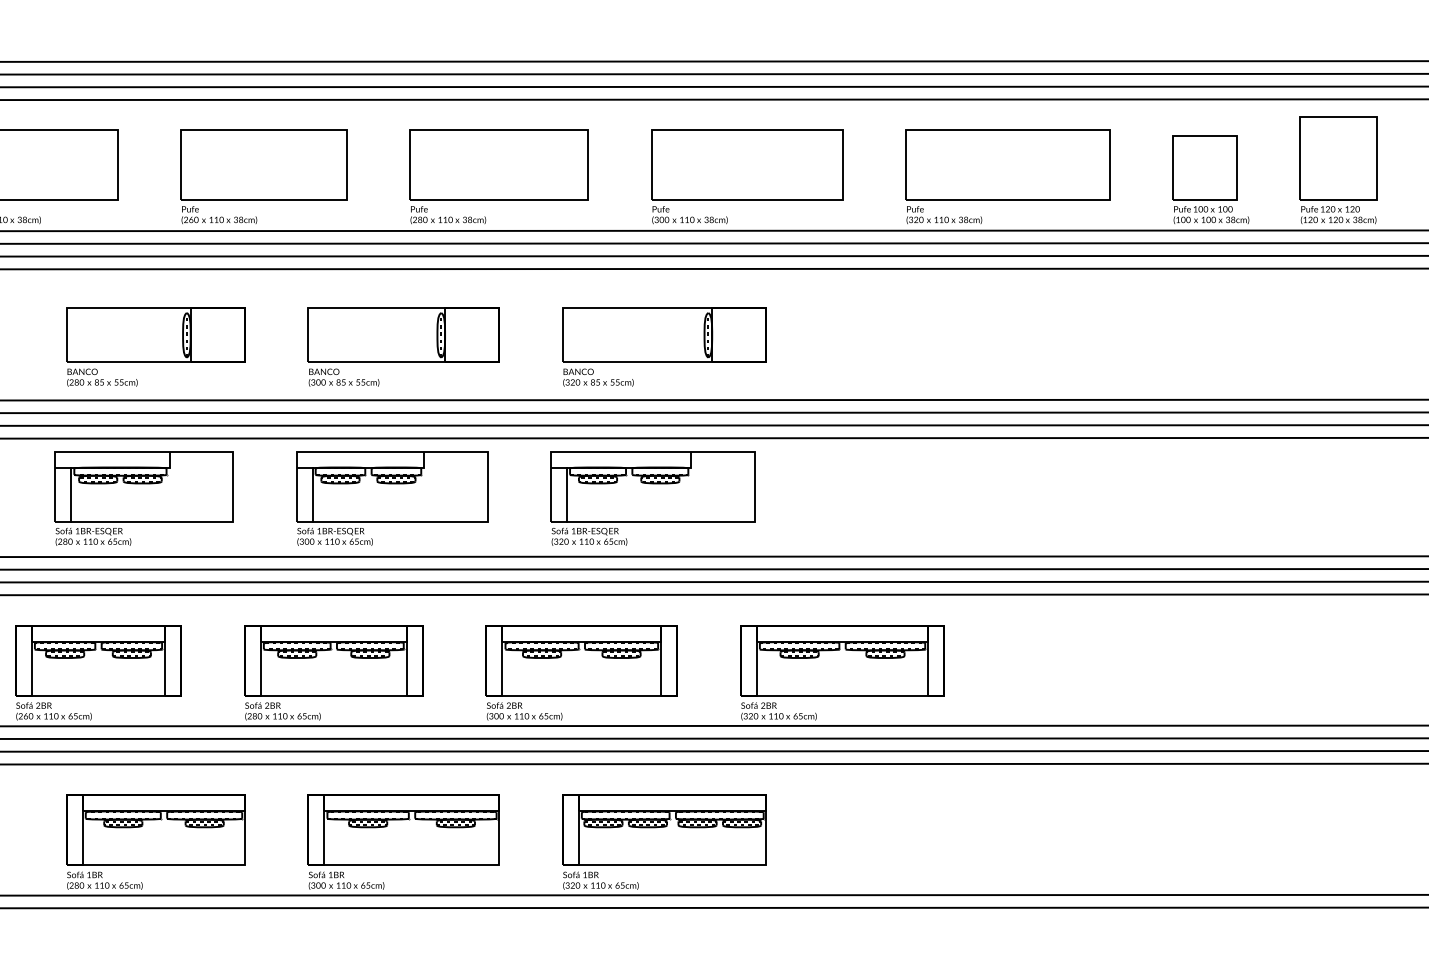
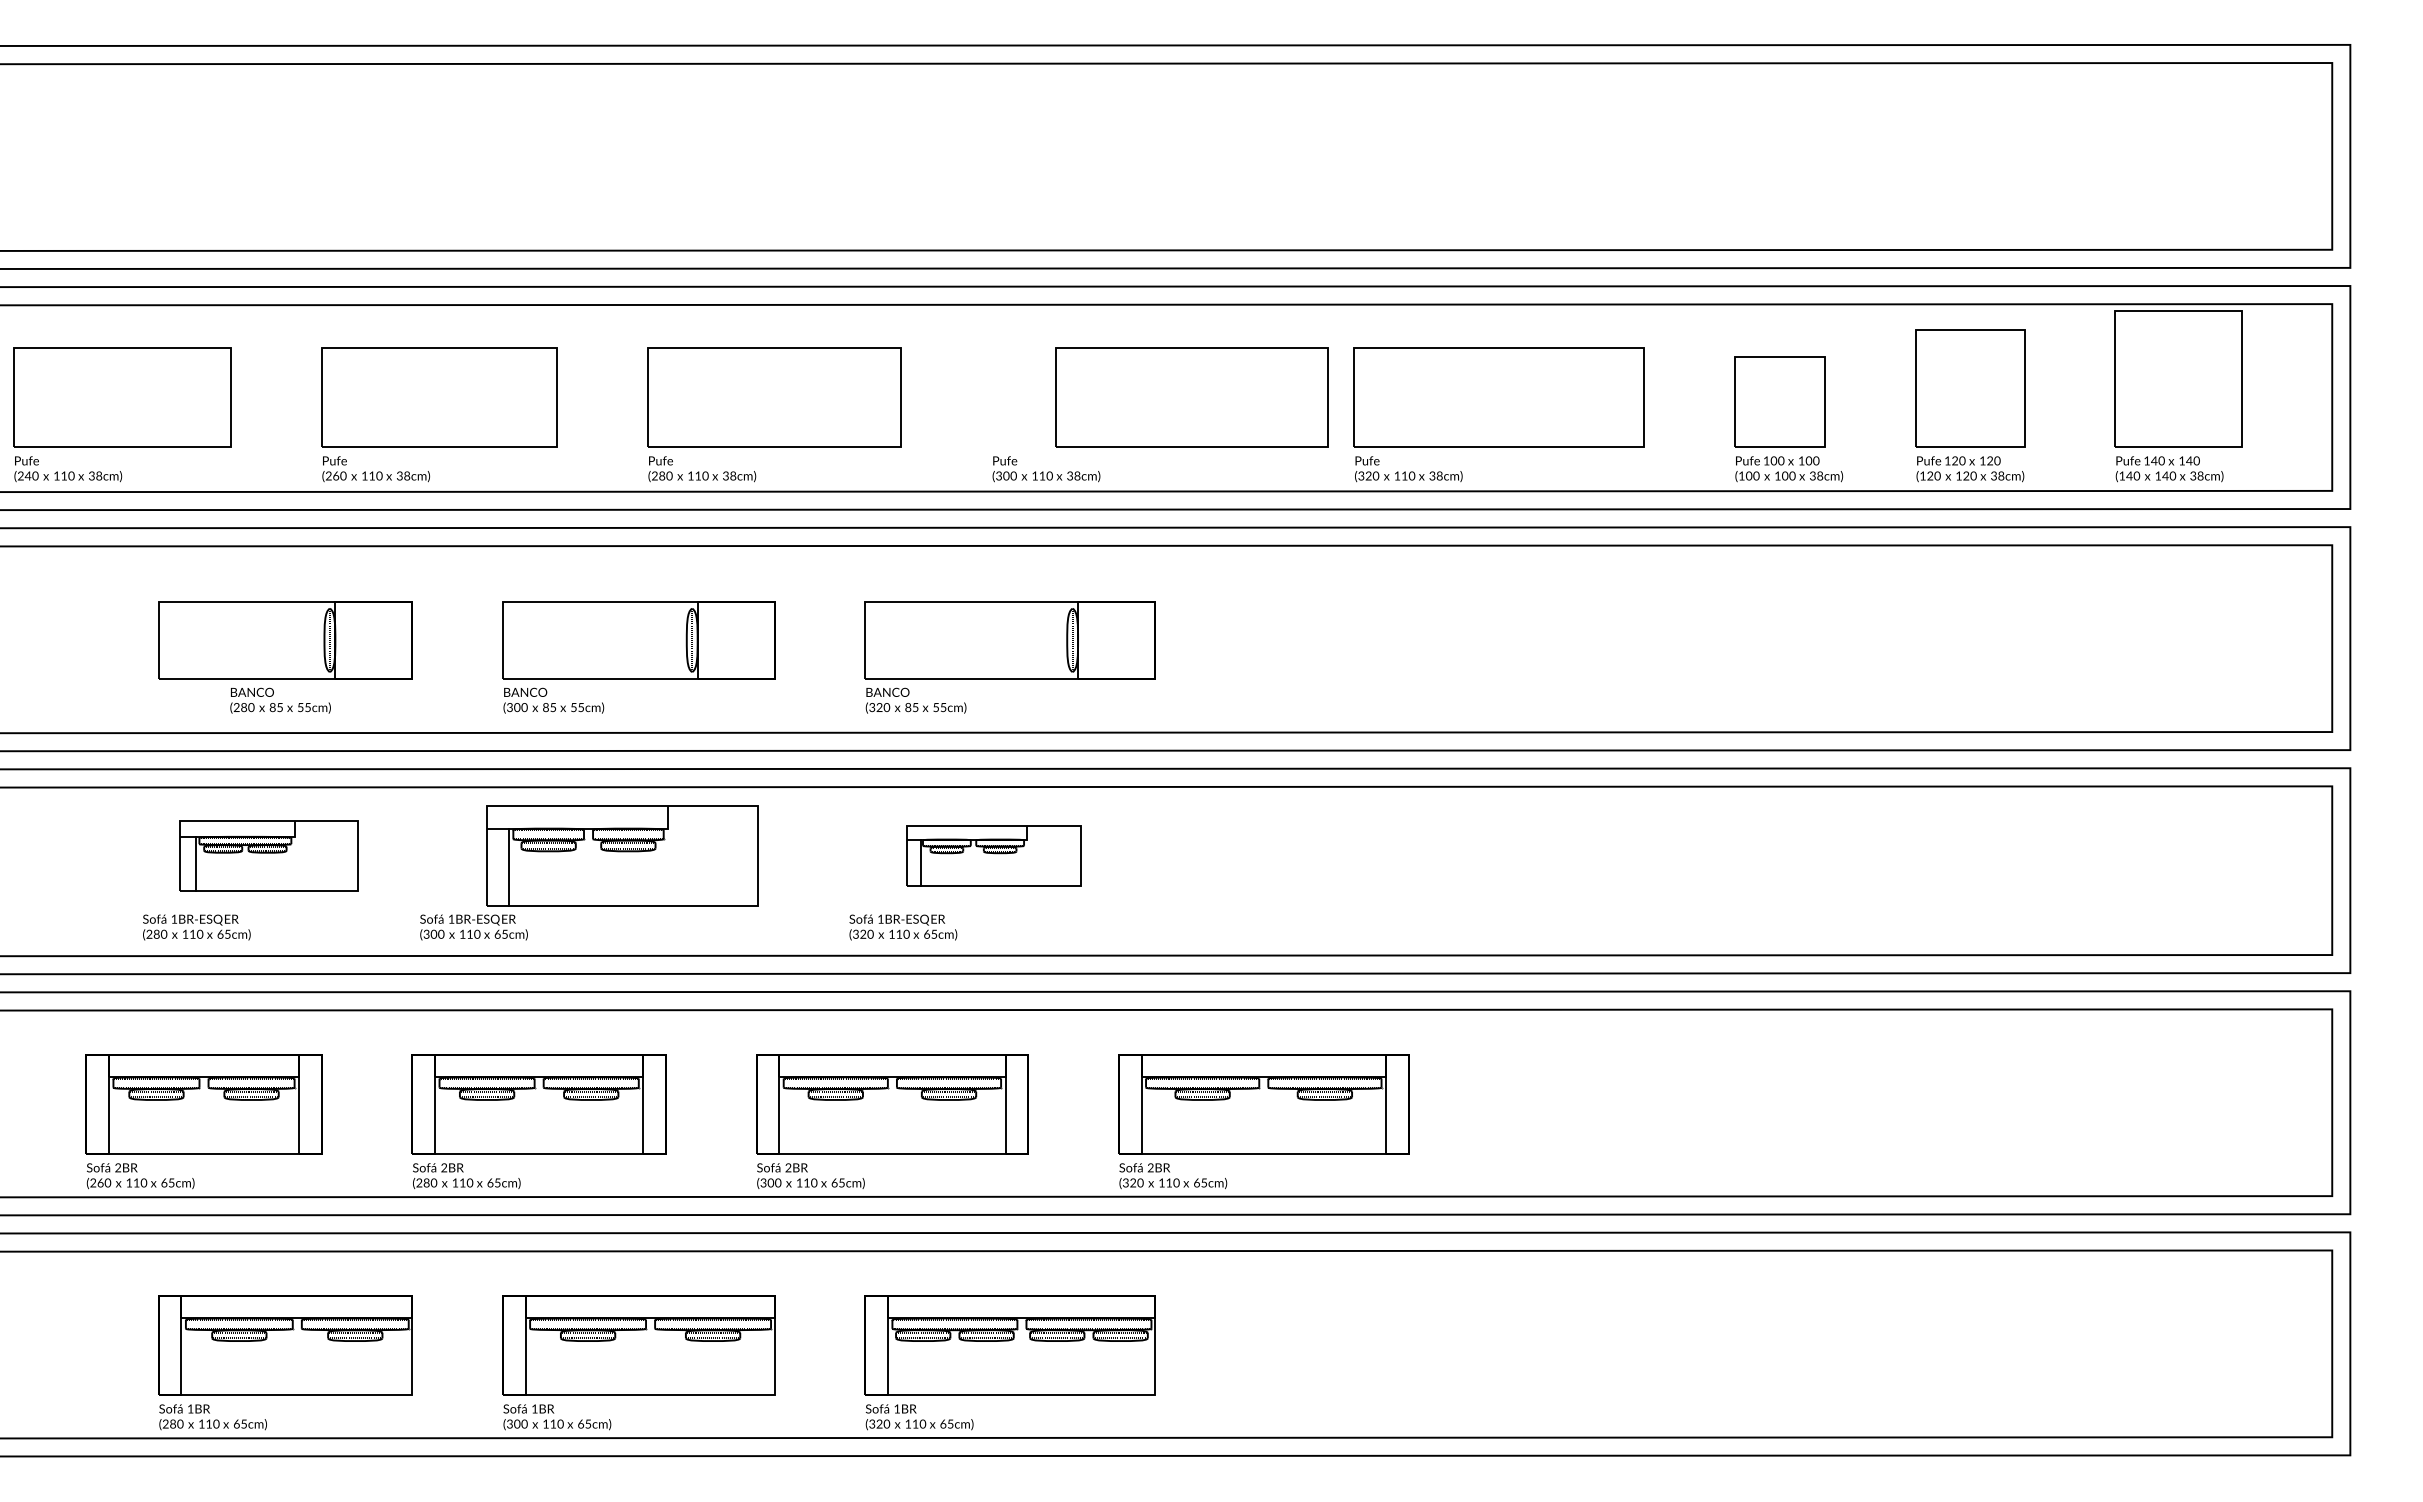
part: (746, 164) -> (1191, 397), moved
text: (102, 377) -> (280, 700), moved
part: (143, 486) -> (268, 855), size x0.7
part: (652, 486) -> (993, 855), size x0.6
text: (334, 536) -> (473, 927), moved

